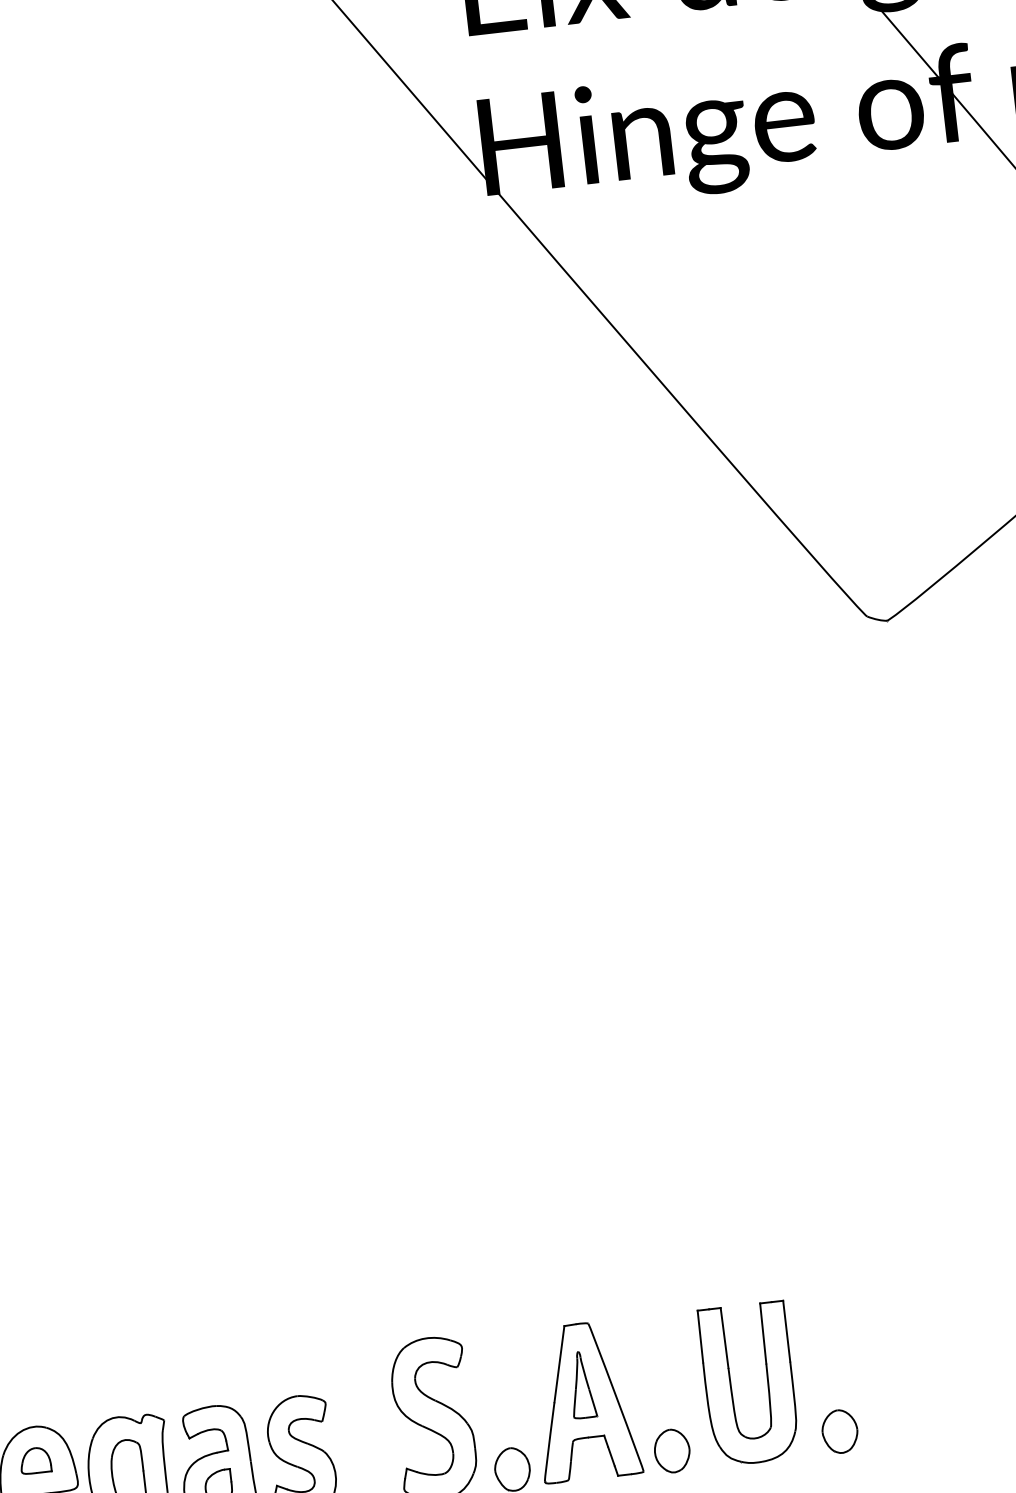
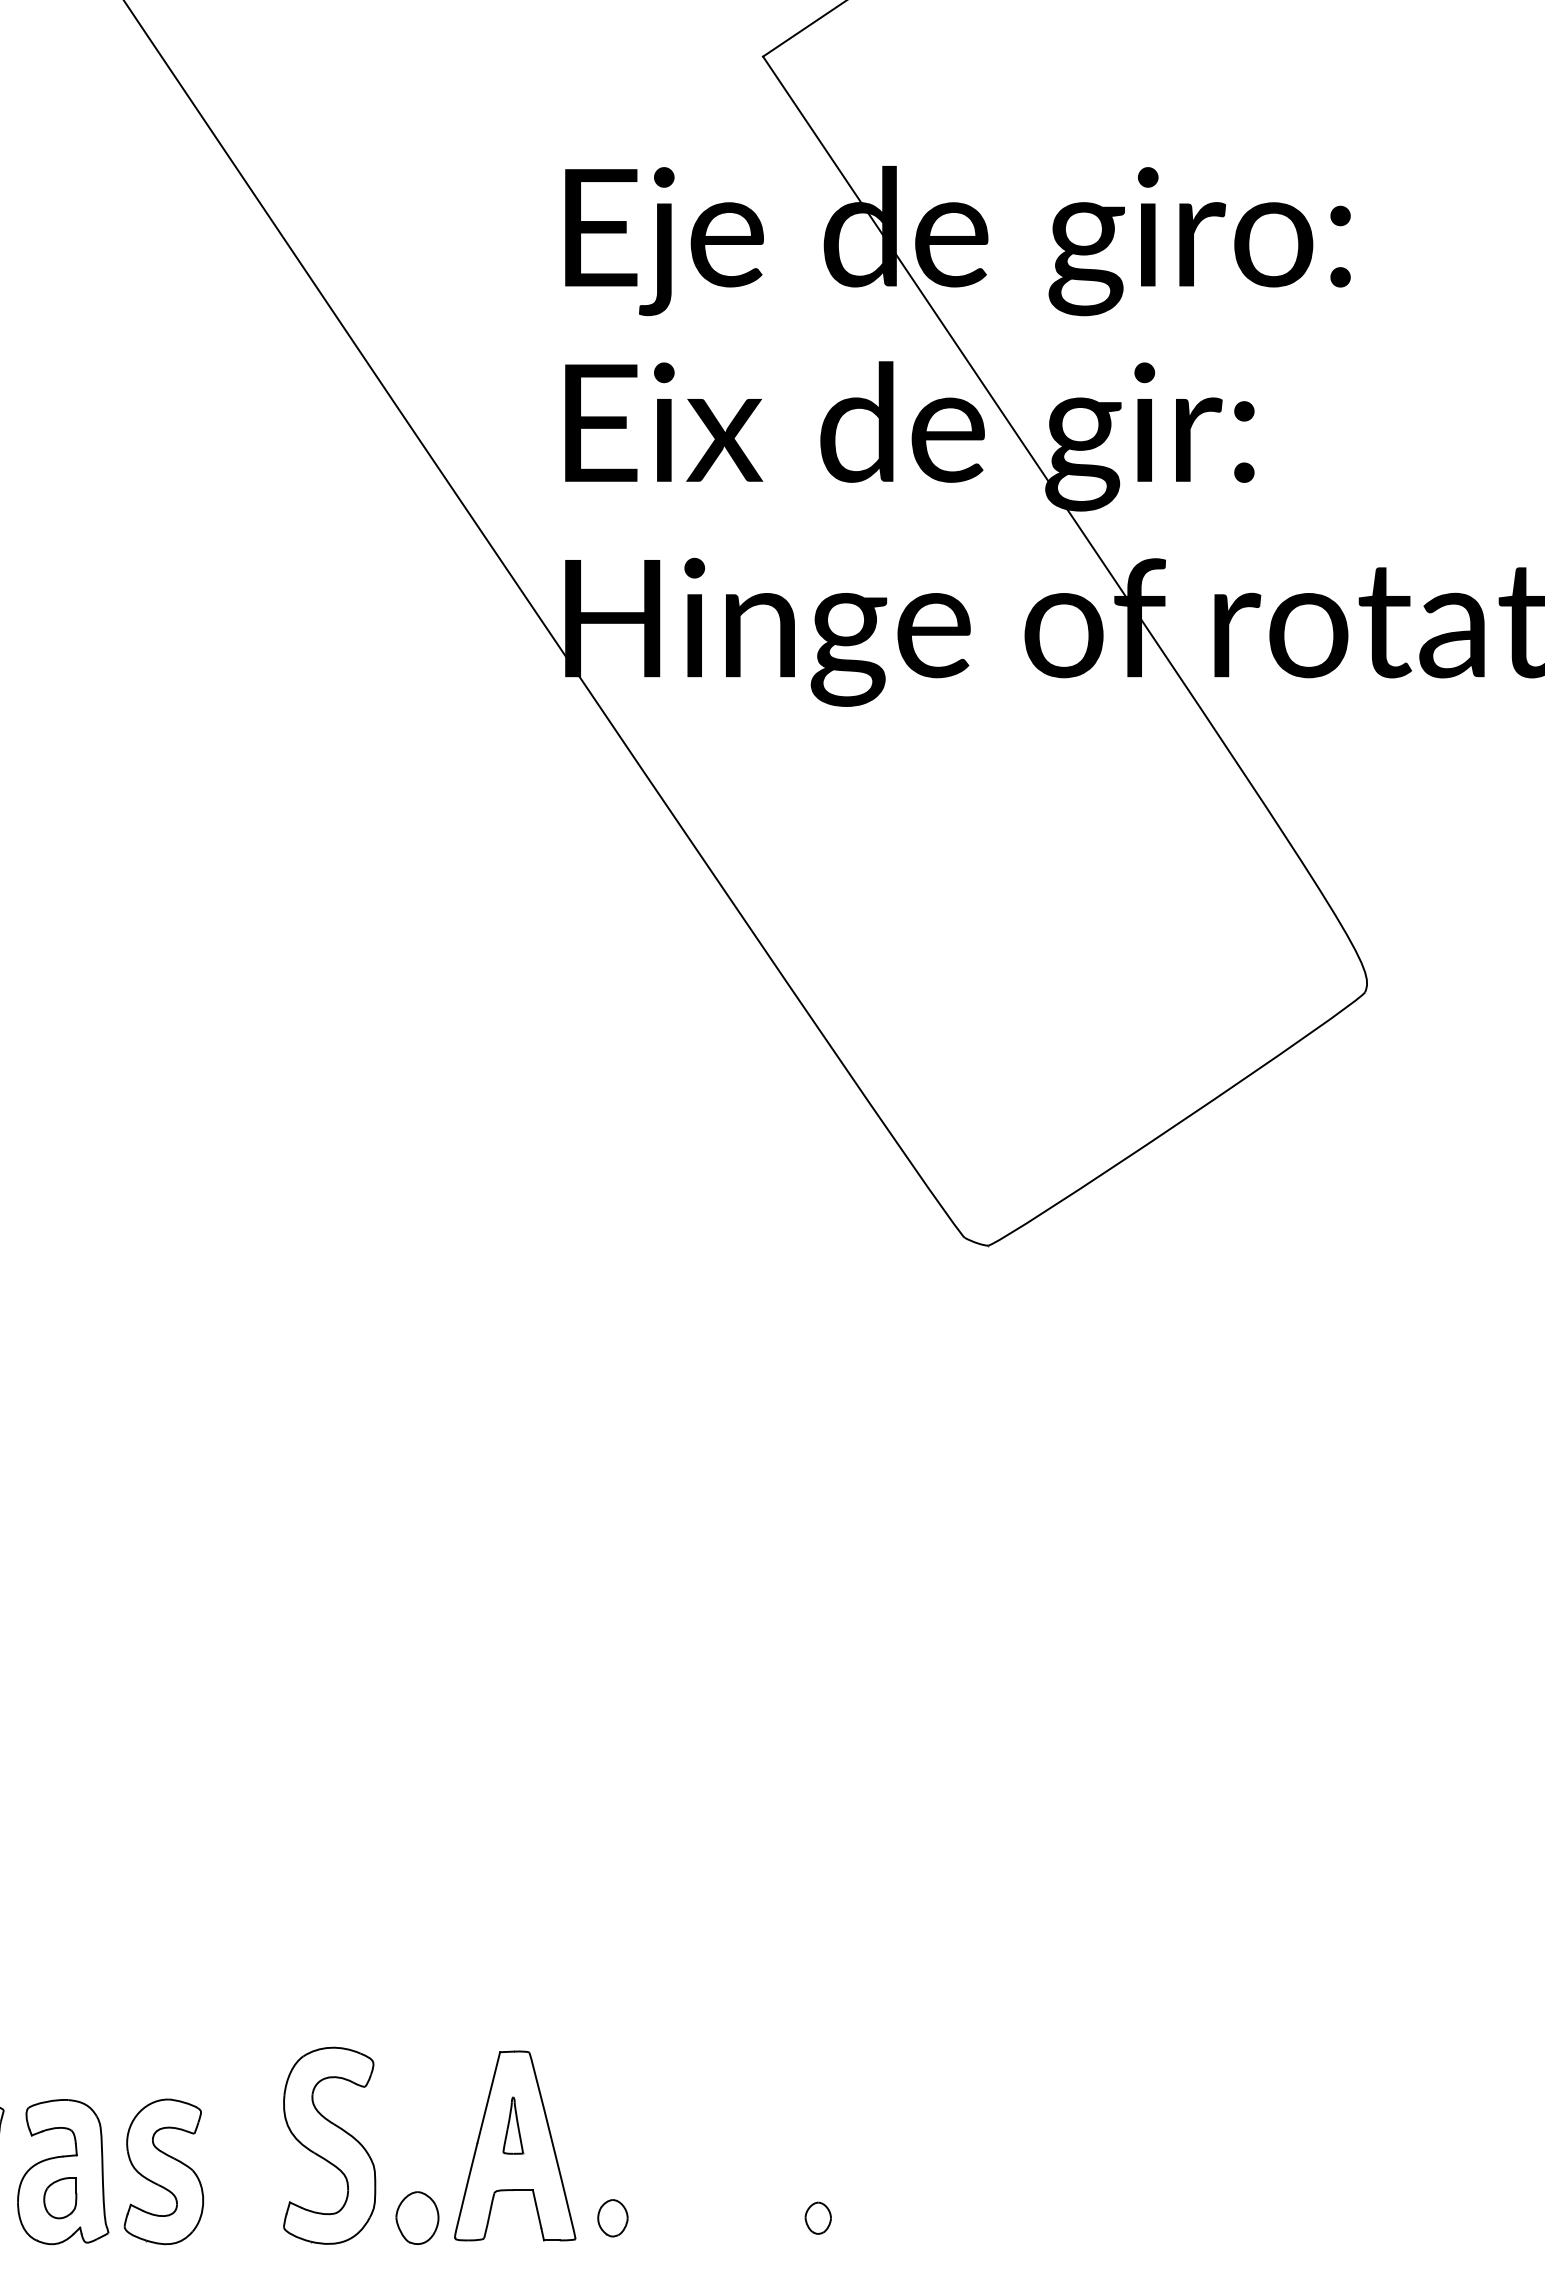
part: (582, 1384) -> (513, 2125), size x0.7
part: (731, 1385) -> (693, 2147), removed
part: (840, 1431) -> (818, 2218), size x0.6
part: (671, 1451) -> (612, 2218), size x0.7

